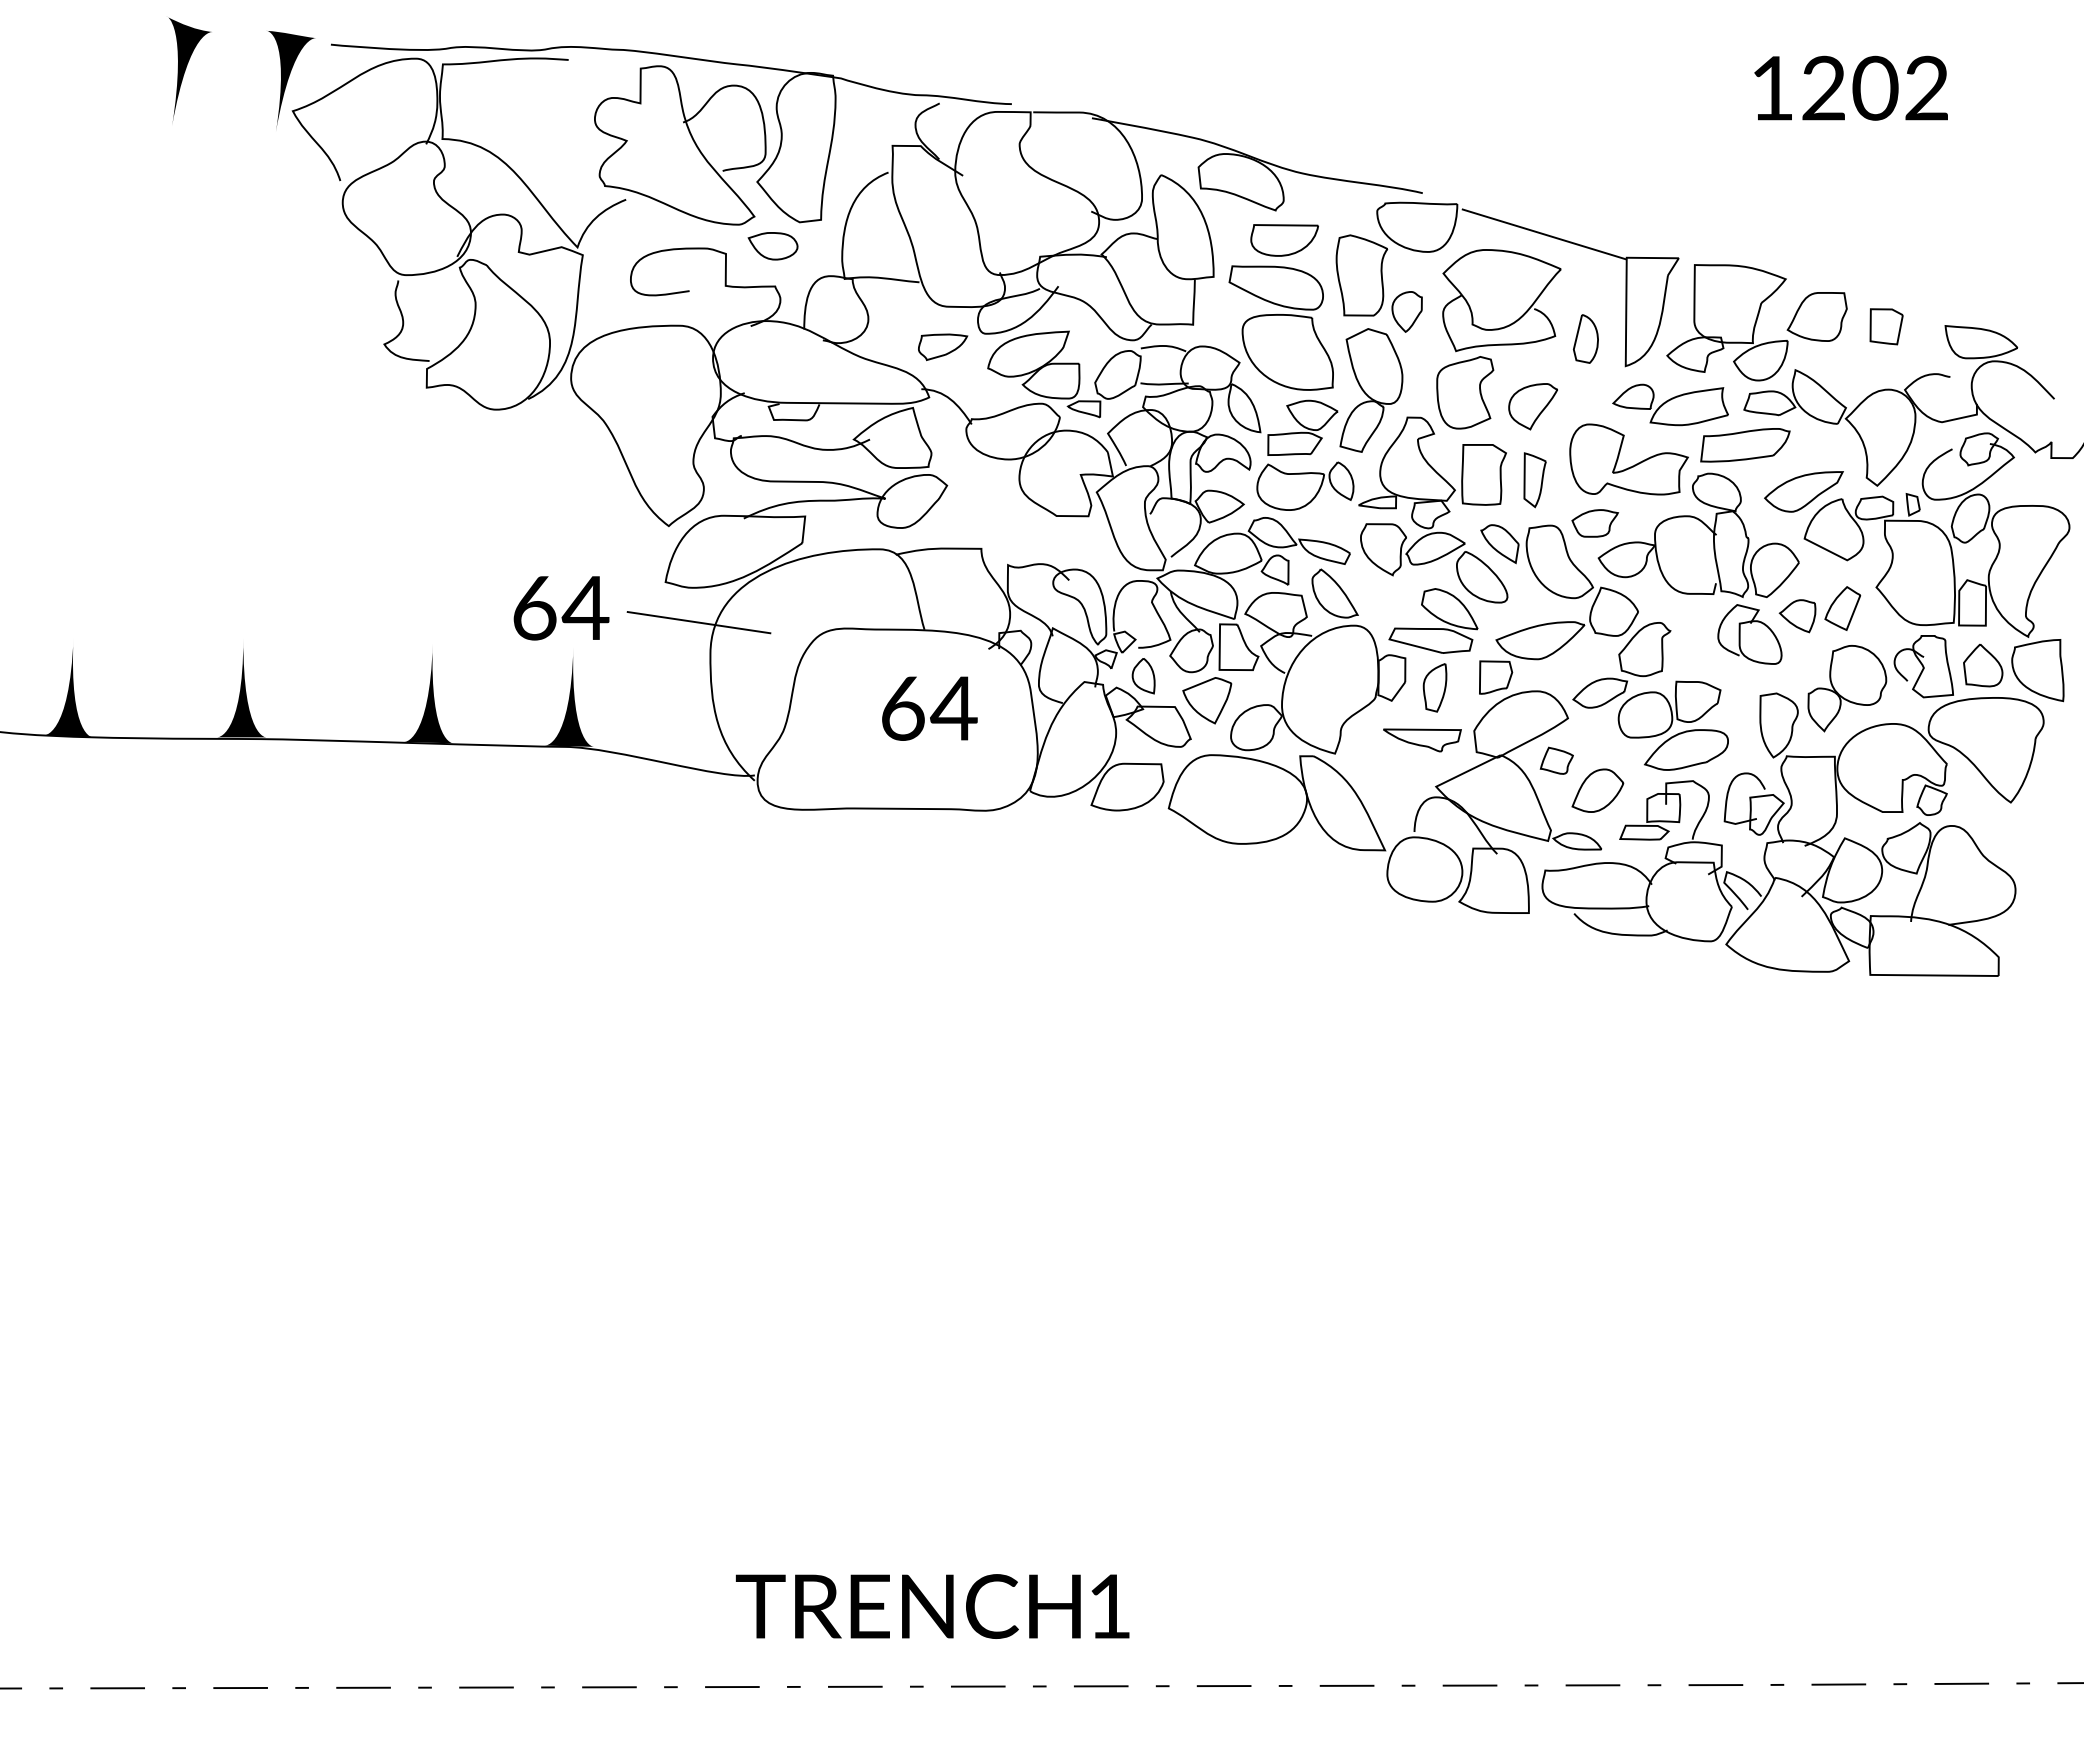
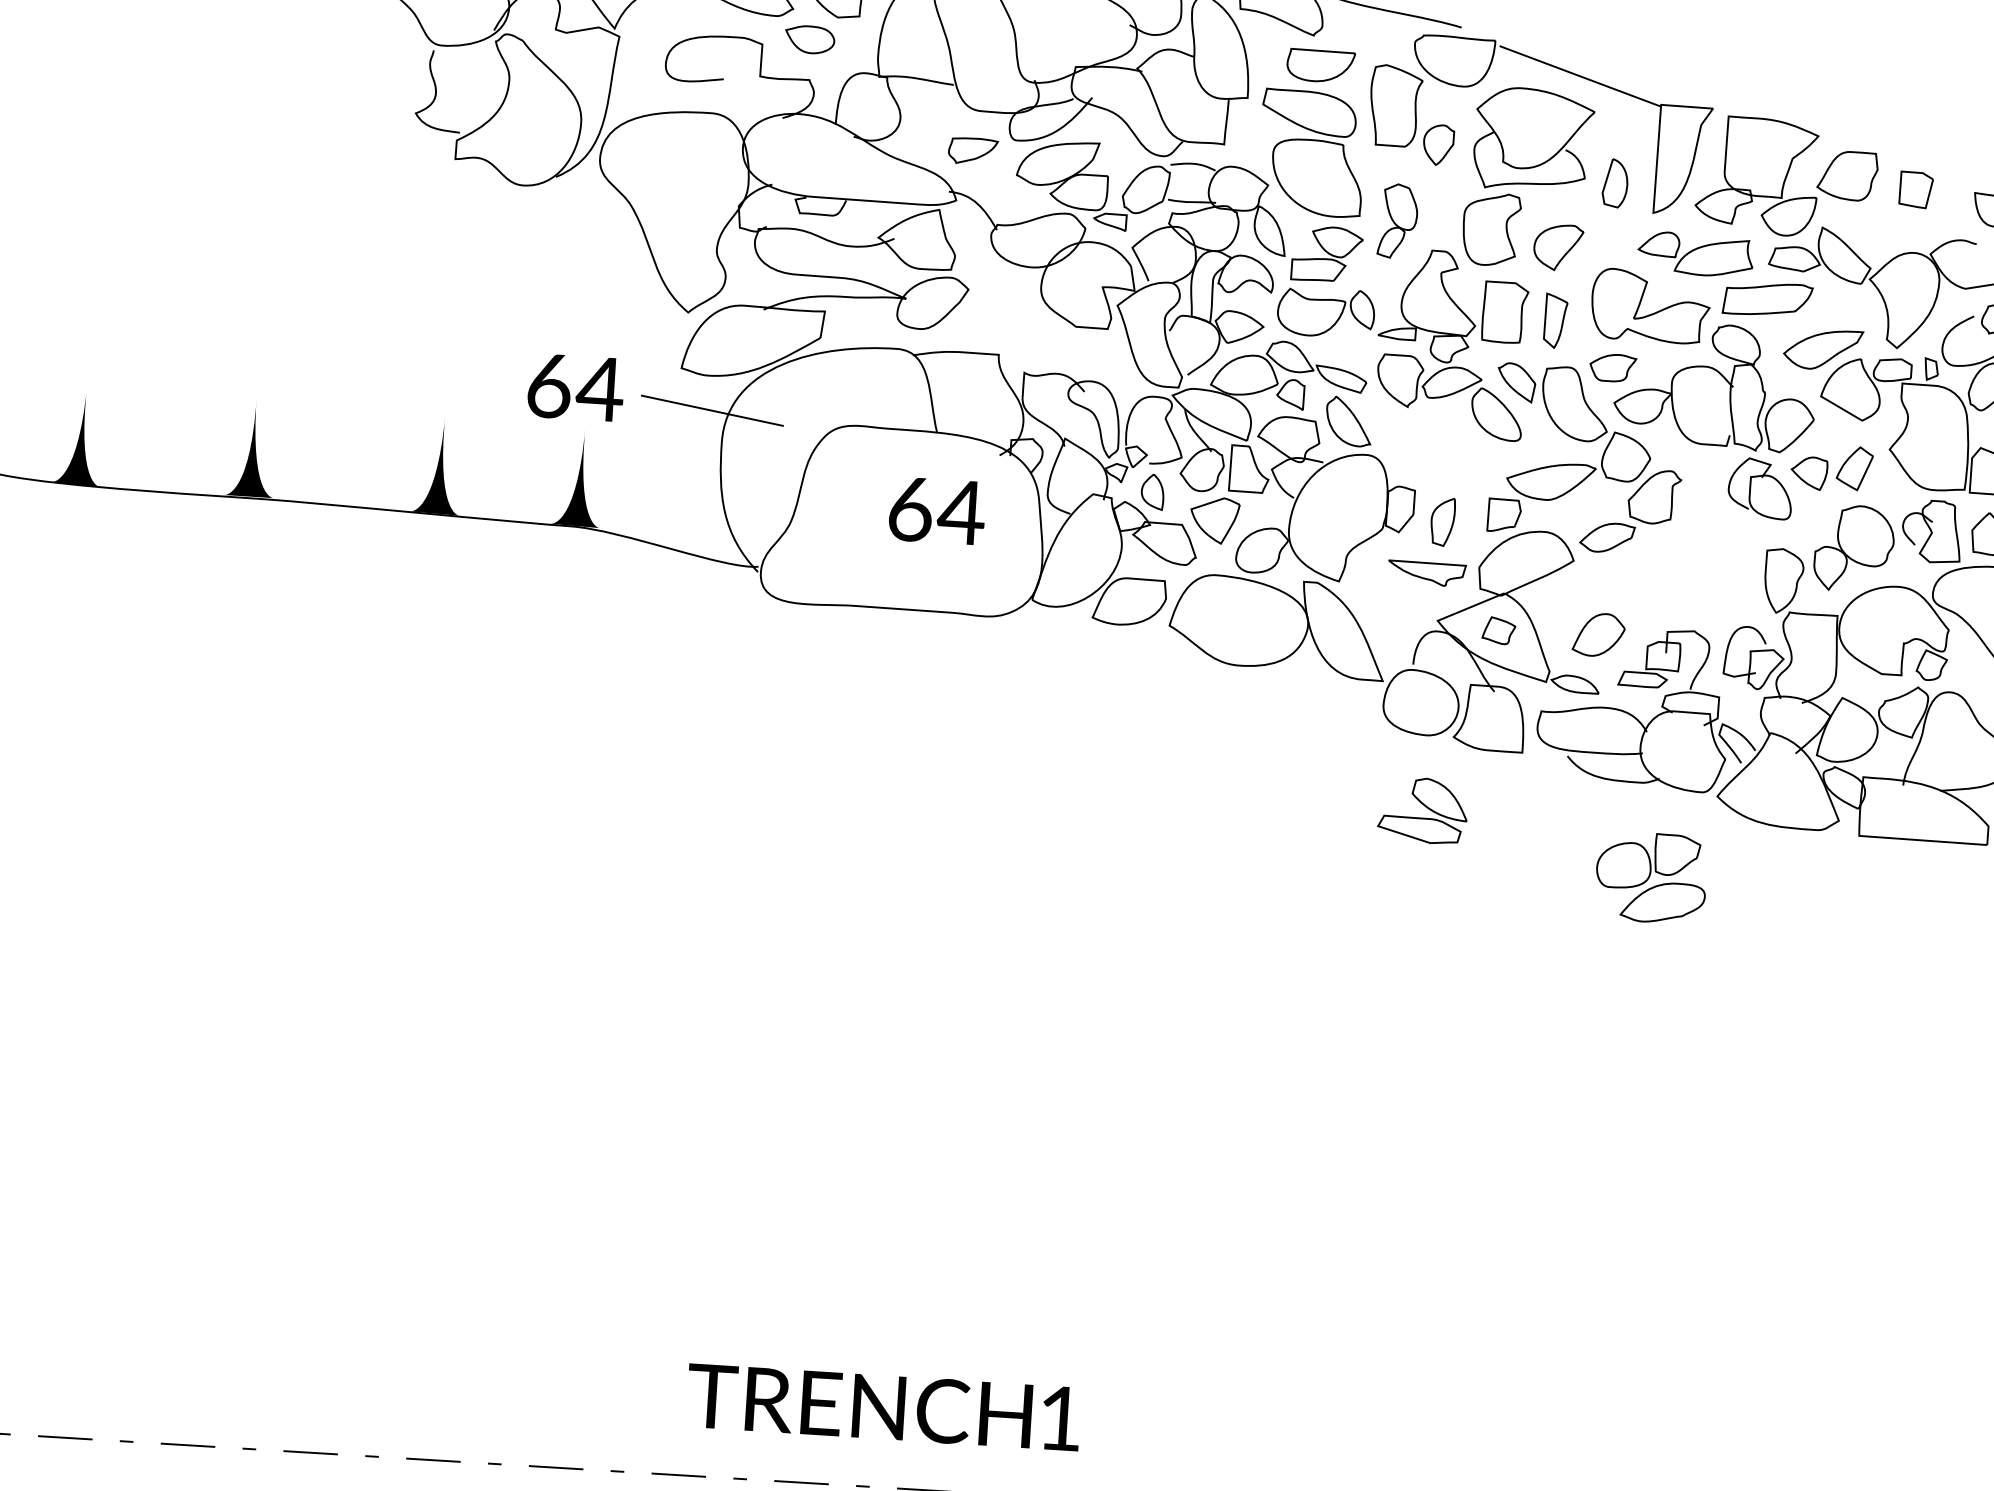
part: (1371, 390) -> (1398, 221), size x0.6
part: (1433, 620) -> (1423, 810), moved
part: (1672, 725) -> (1650, 877), moved
part: (1556, 760) -> (1498, 630), moved

